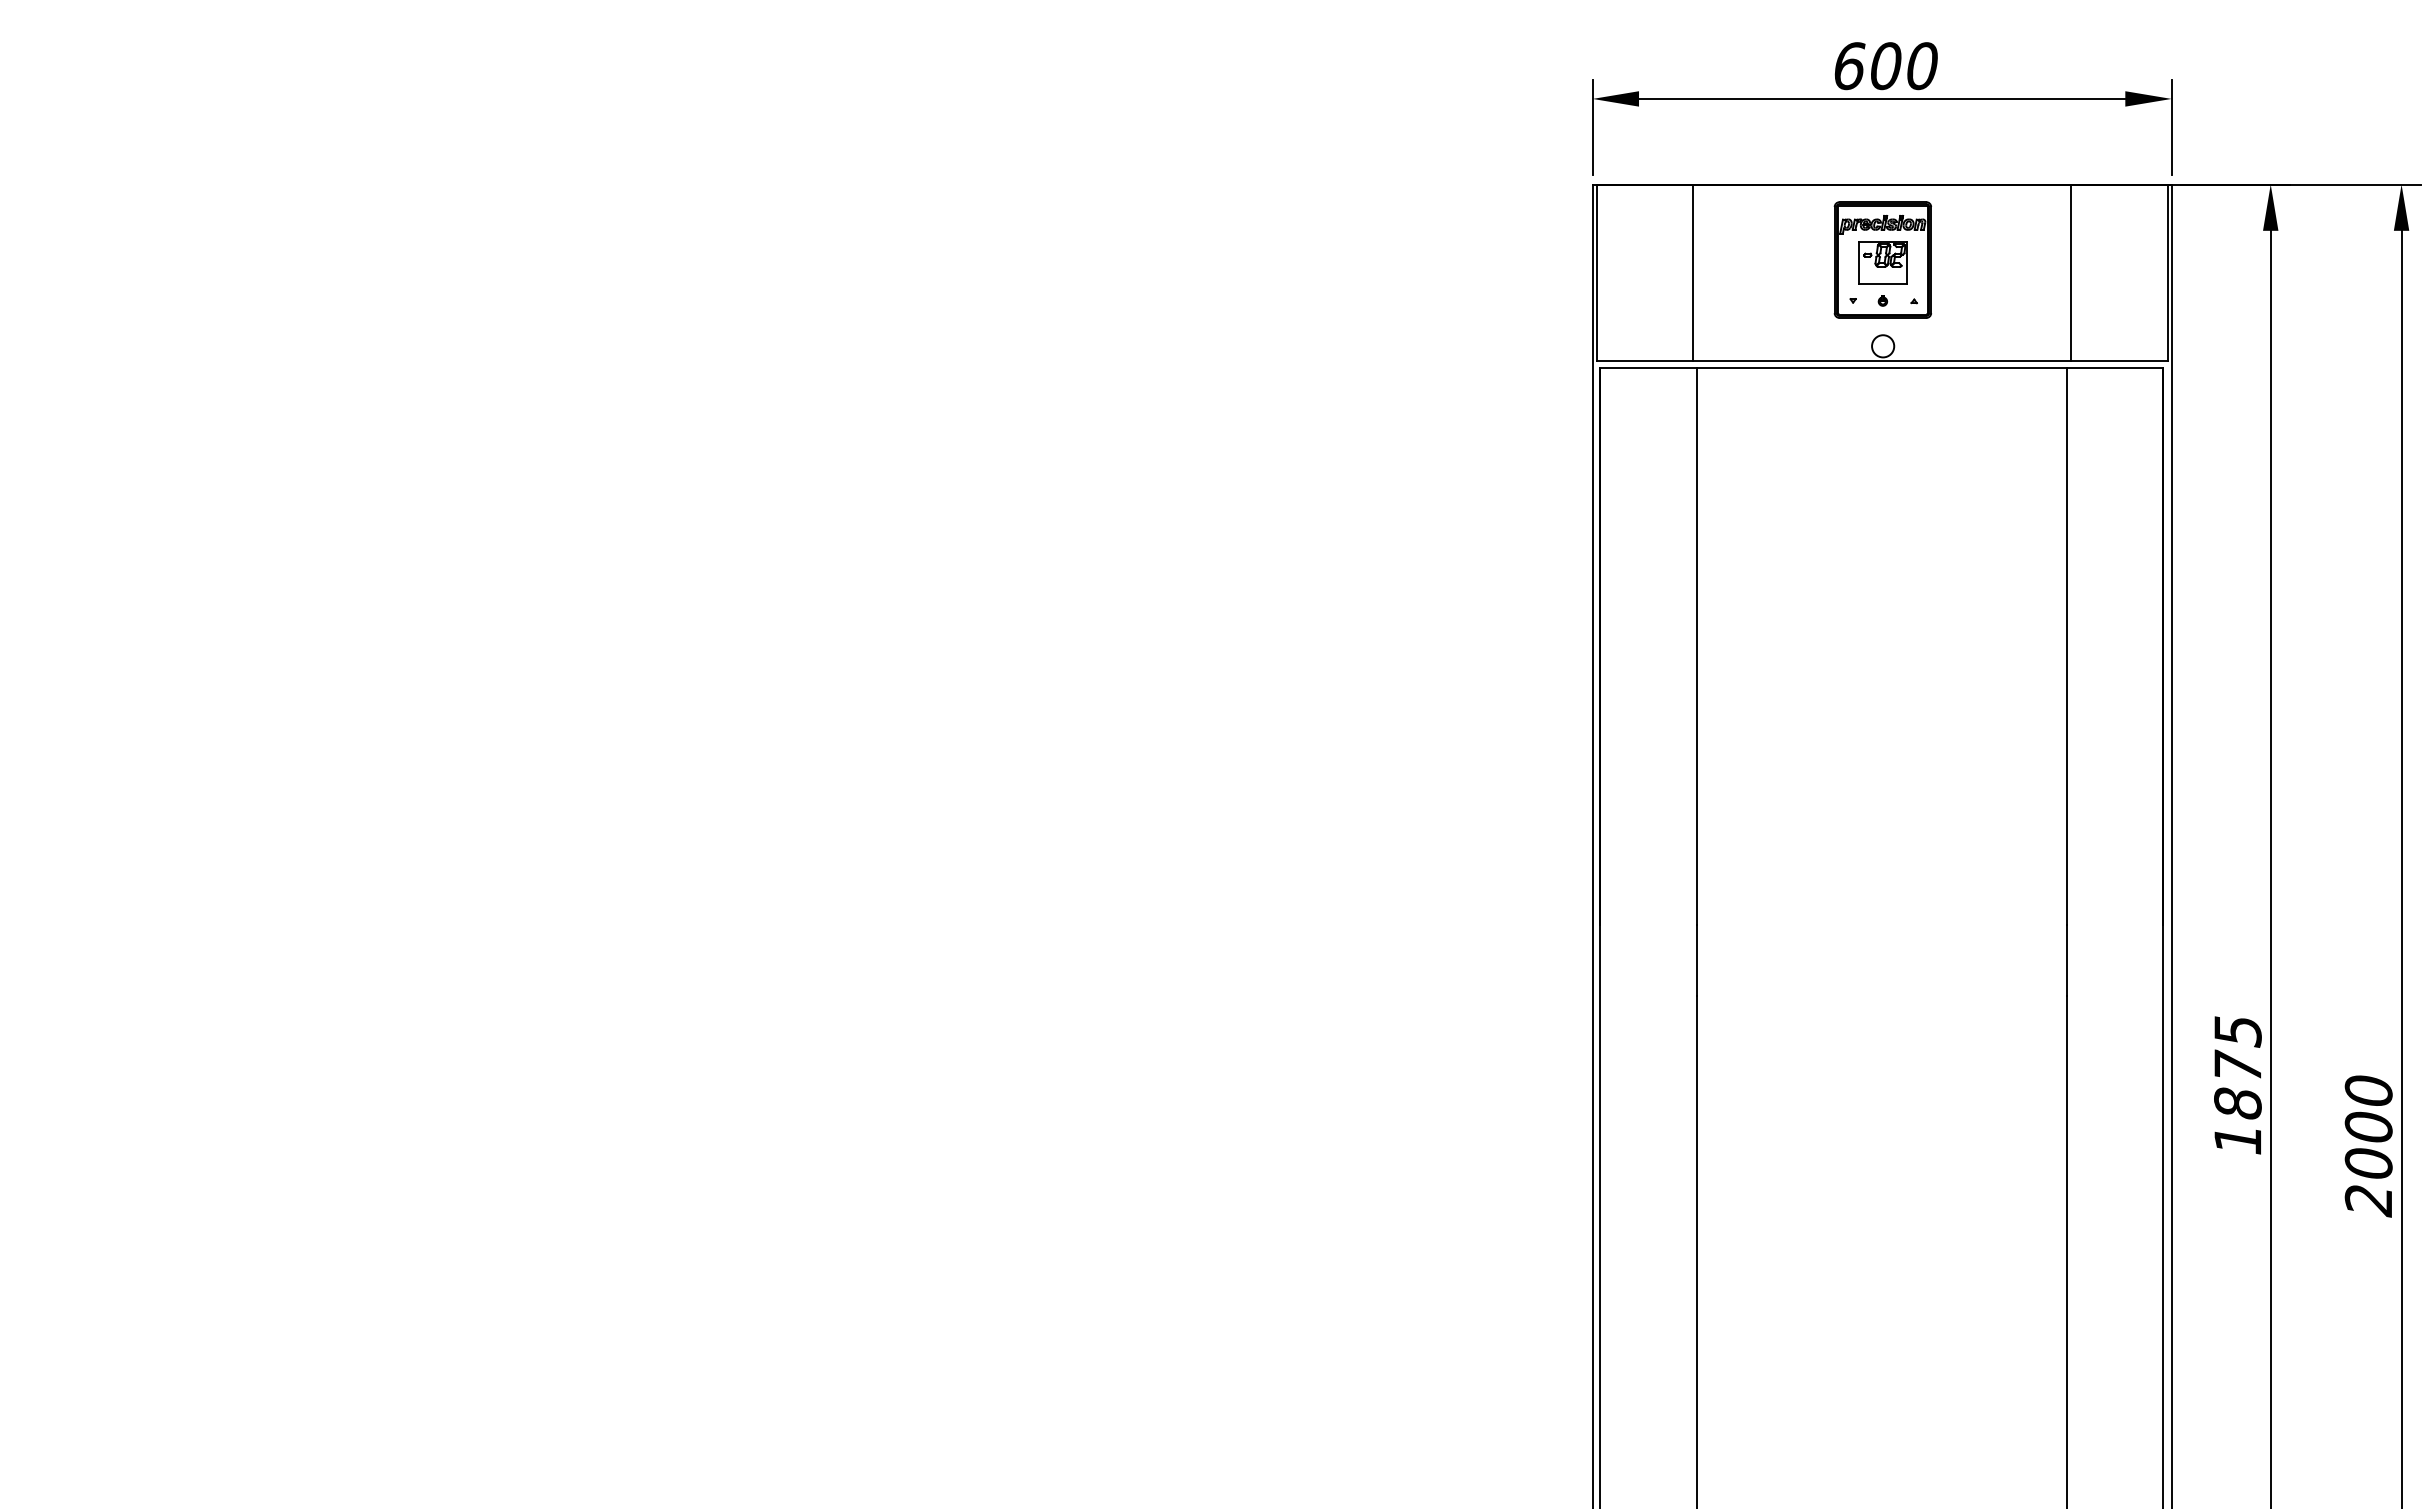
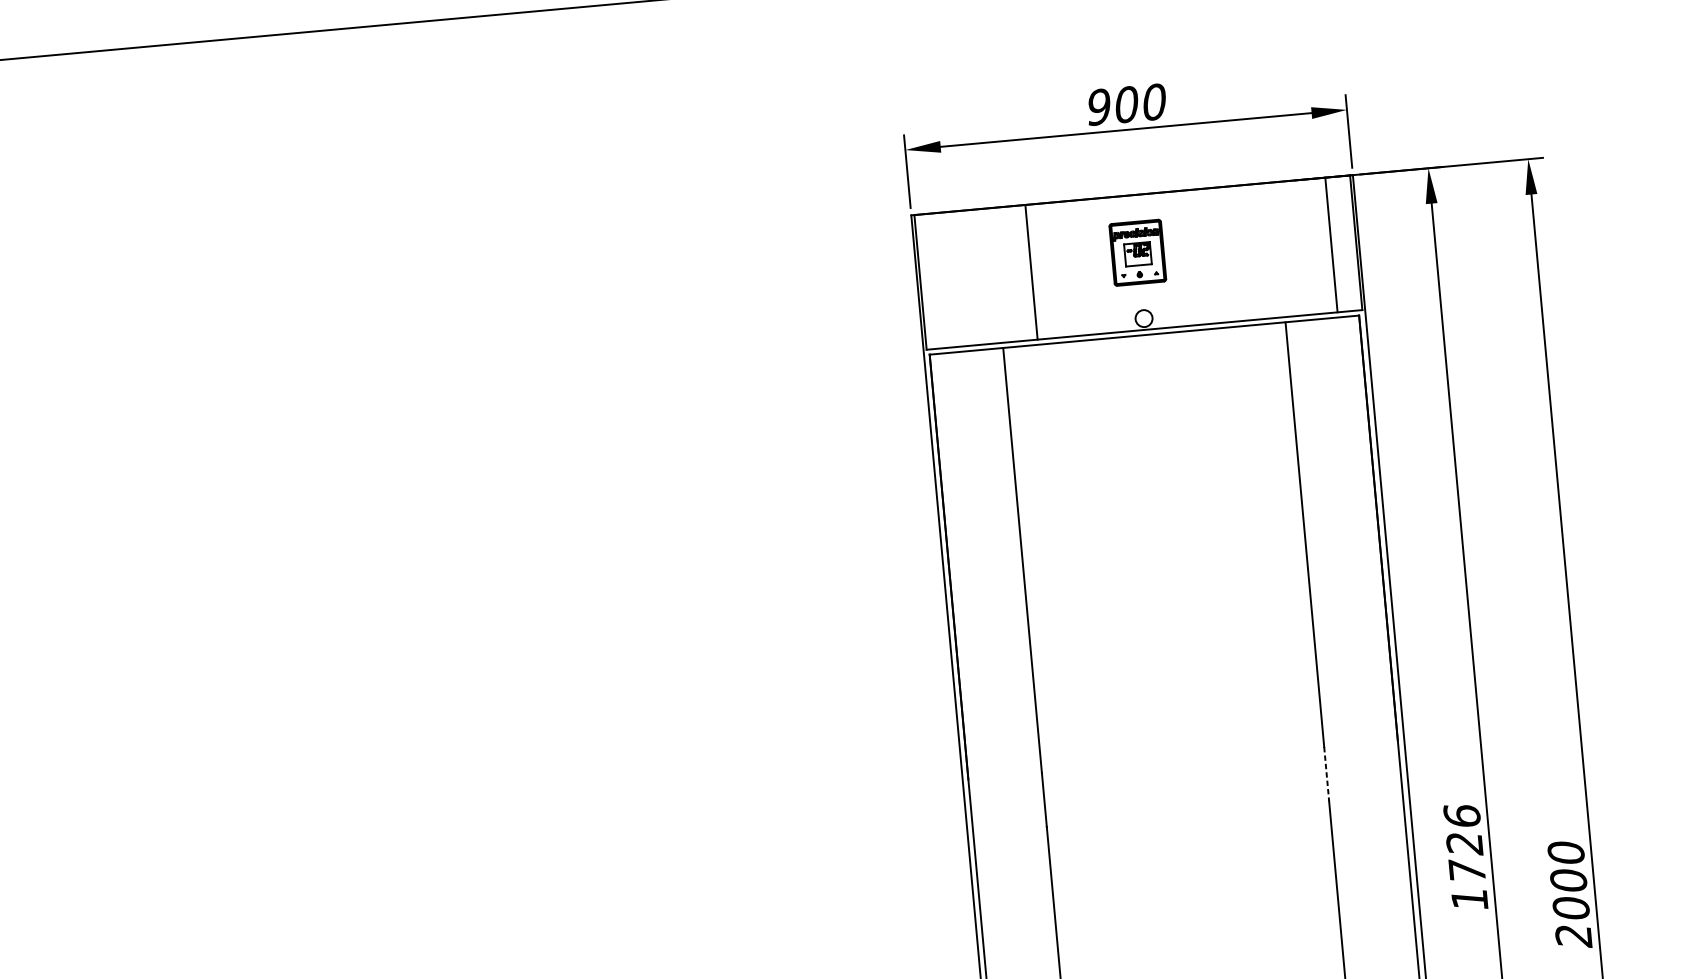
text: (1849, 66) -> (1098, 107), 600 -> 900
part: (1882, 259) -> (1137, 252), size x0.7
line: (1693, 272) -> (1031, 272), moved
line: (2071, 272) -> (1331, 244), moved
line: (2066, 960) -> (1326, 774), solid -> dashed
text: (2237, 1066) -> (1464, 843), 1875 -> 1726

